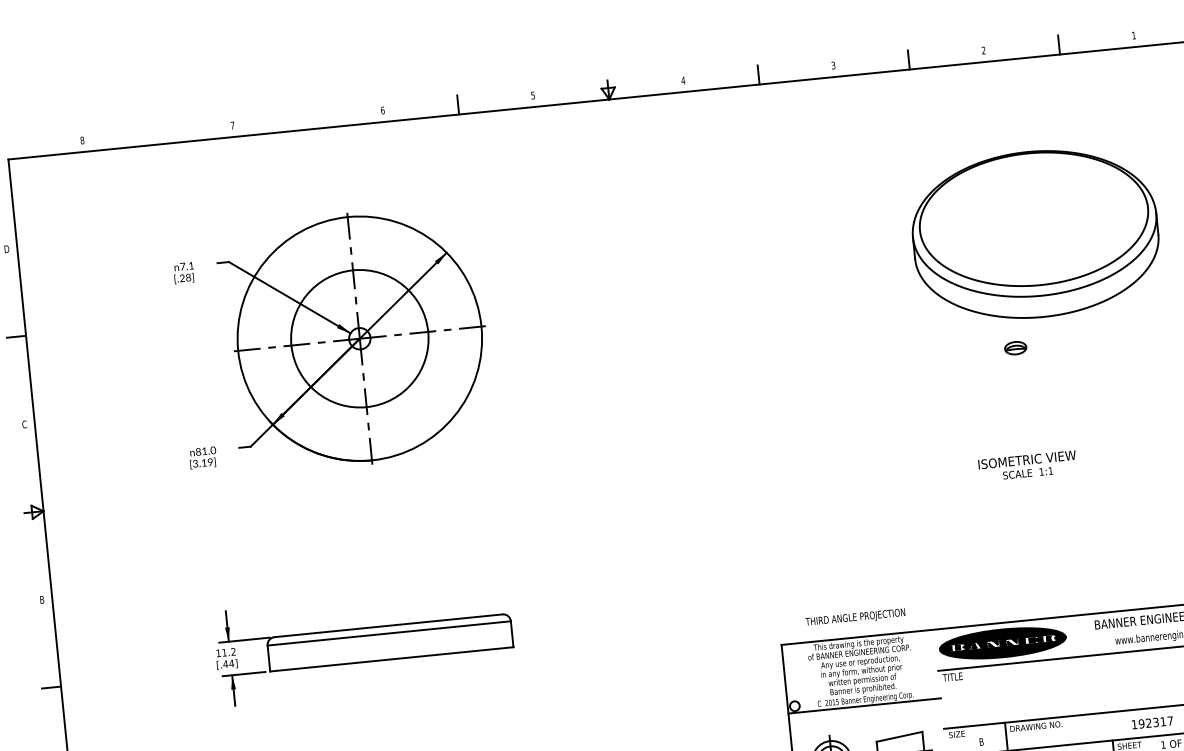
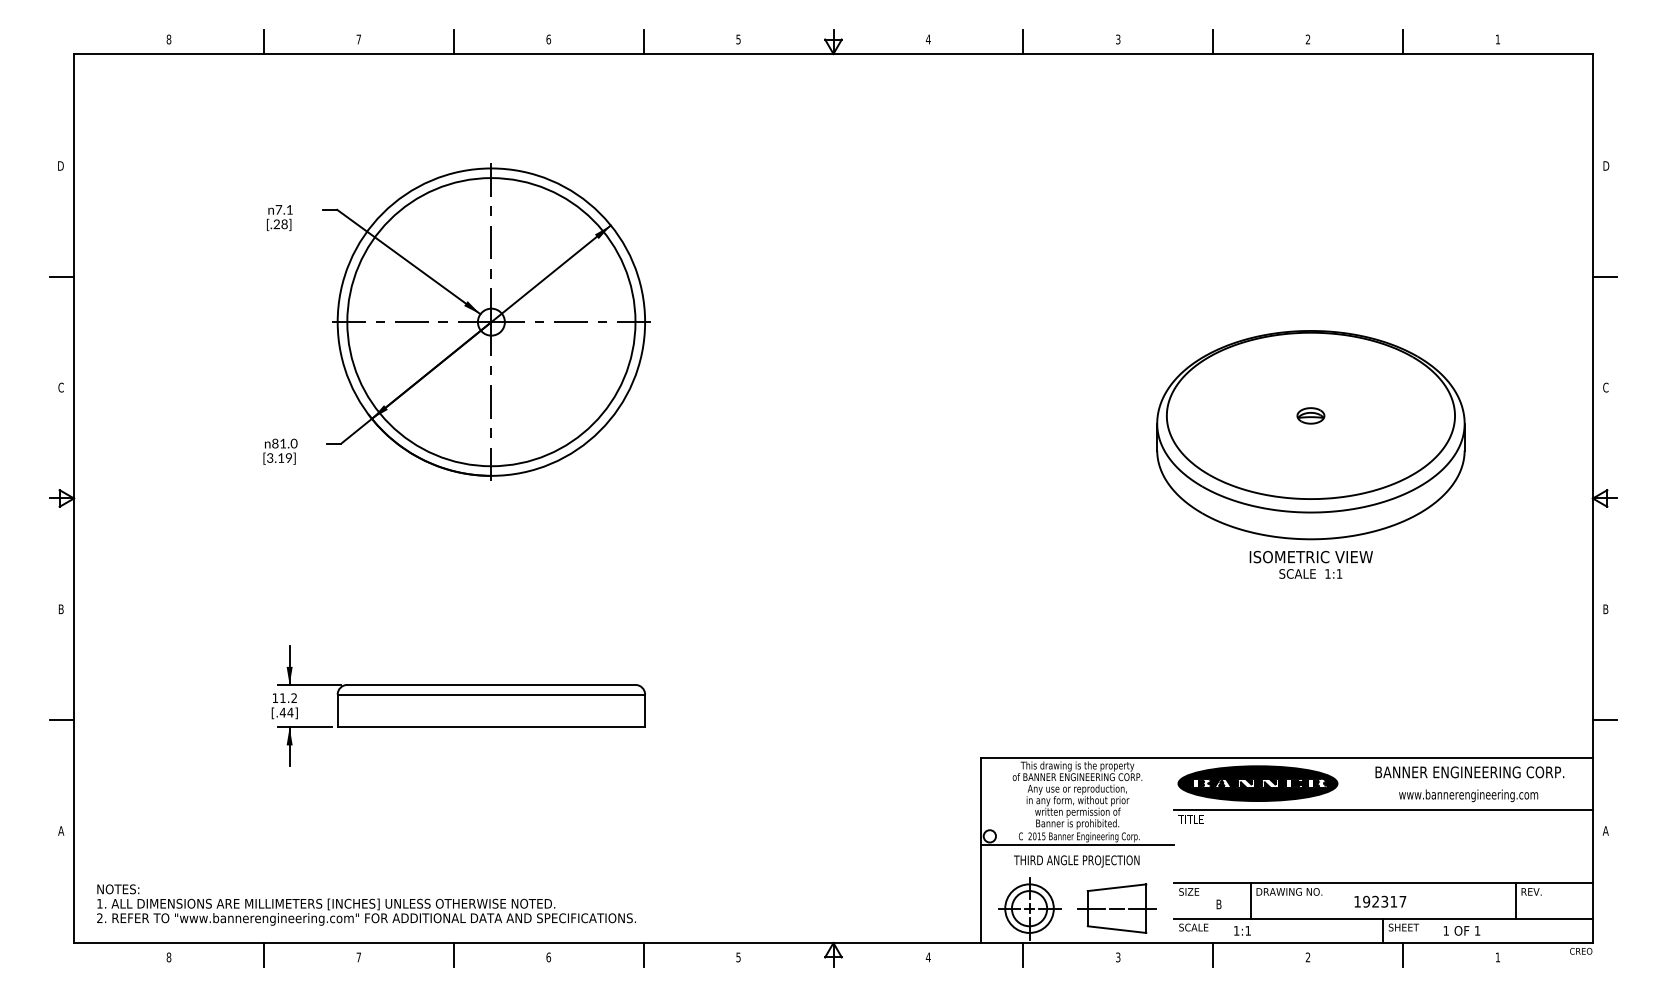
line: (307, 119) -> (453, 41), added
line: (157, 134) -> (263, 41), added
part: (1035, 234) -> (1310, 435), moved
circle: (359, 339) -> (491, 322), size x1.67
text: (855, 618) -> (1076, 861), moved
text: (1152, 722) -> (1380, 901), moved

